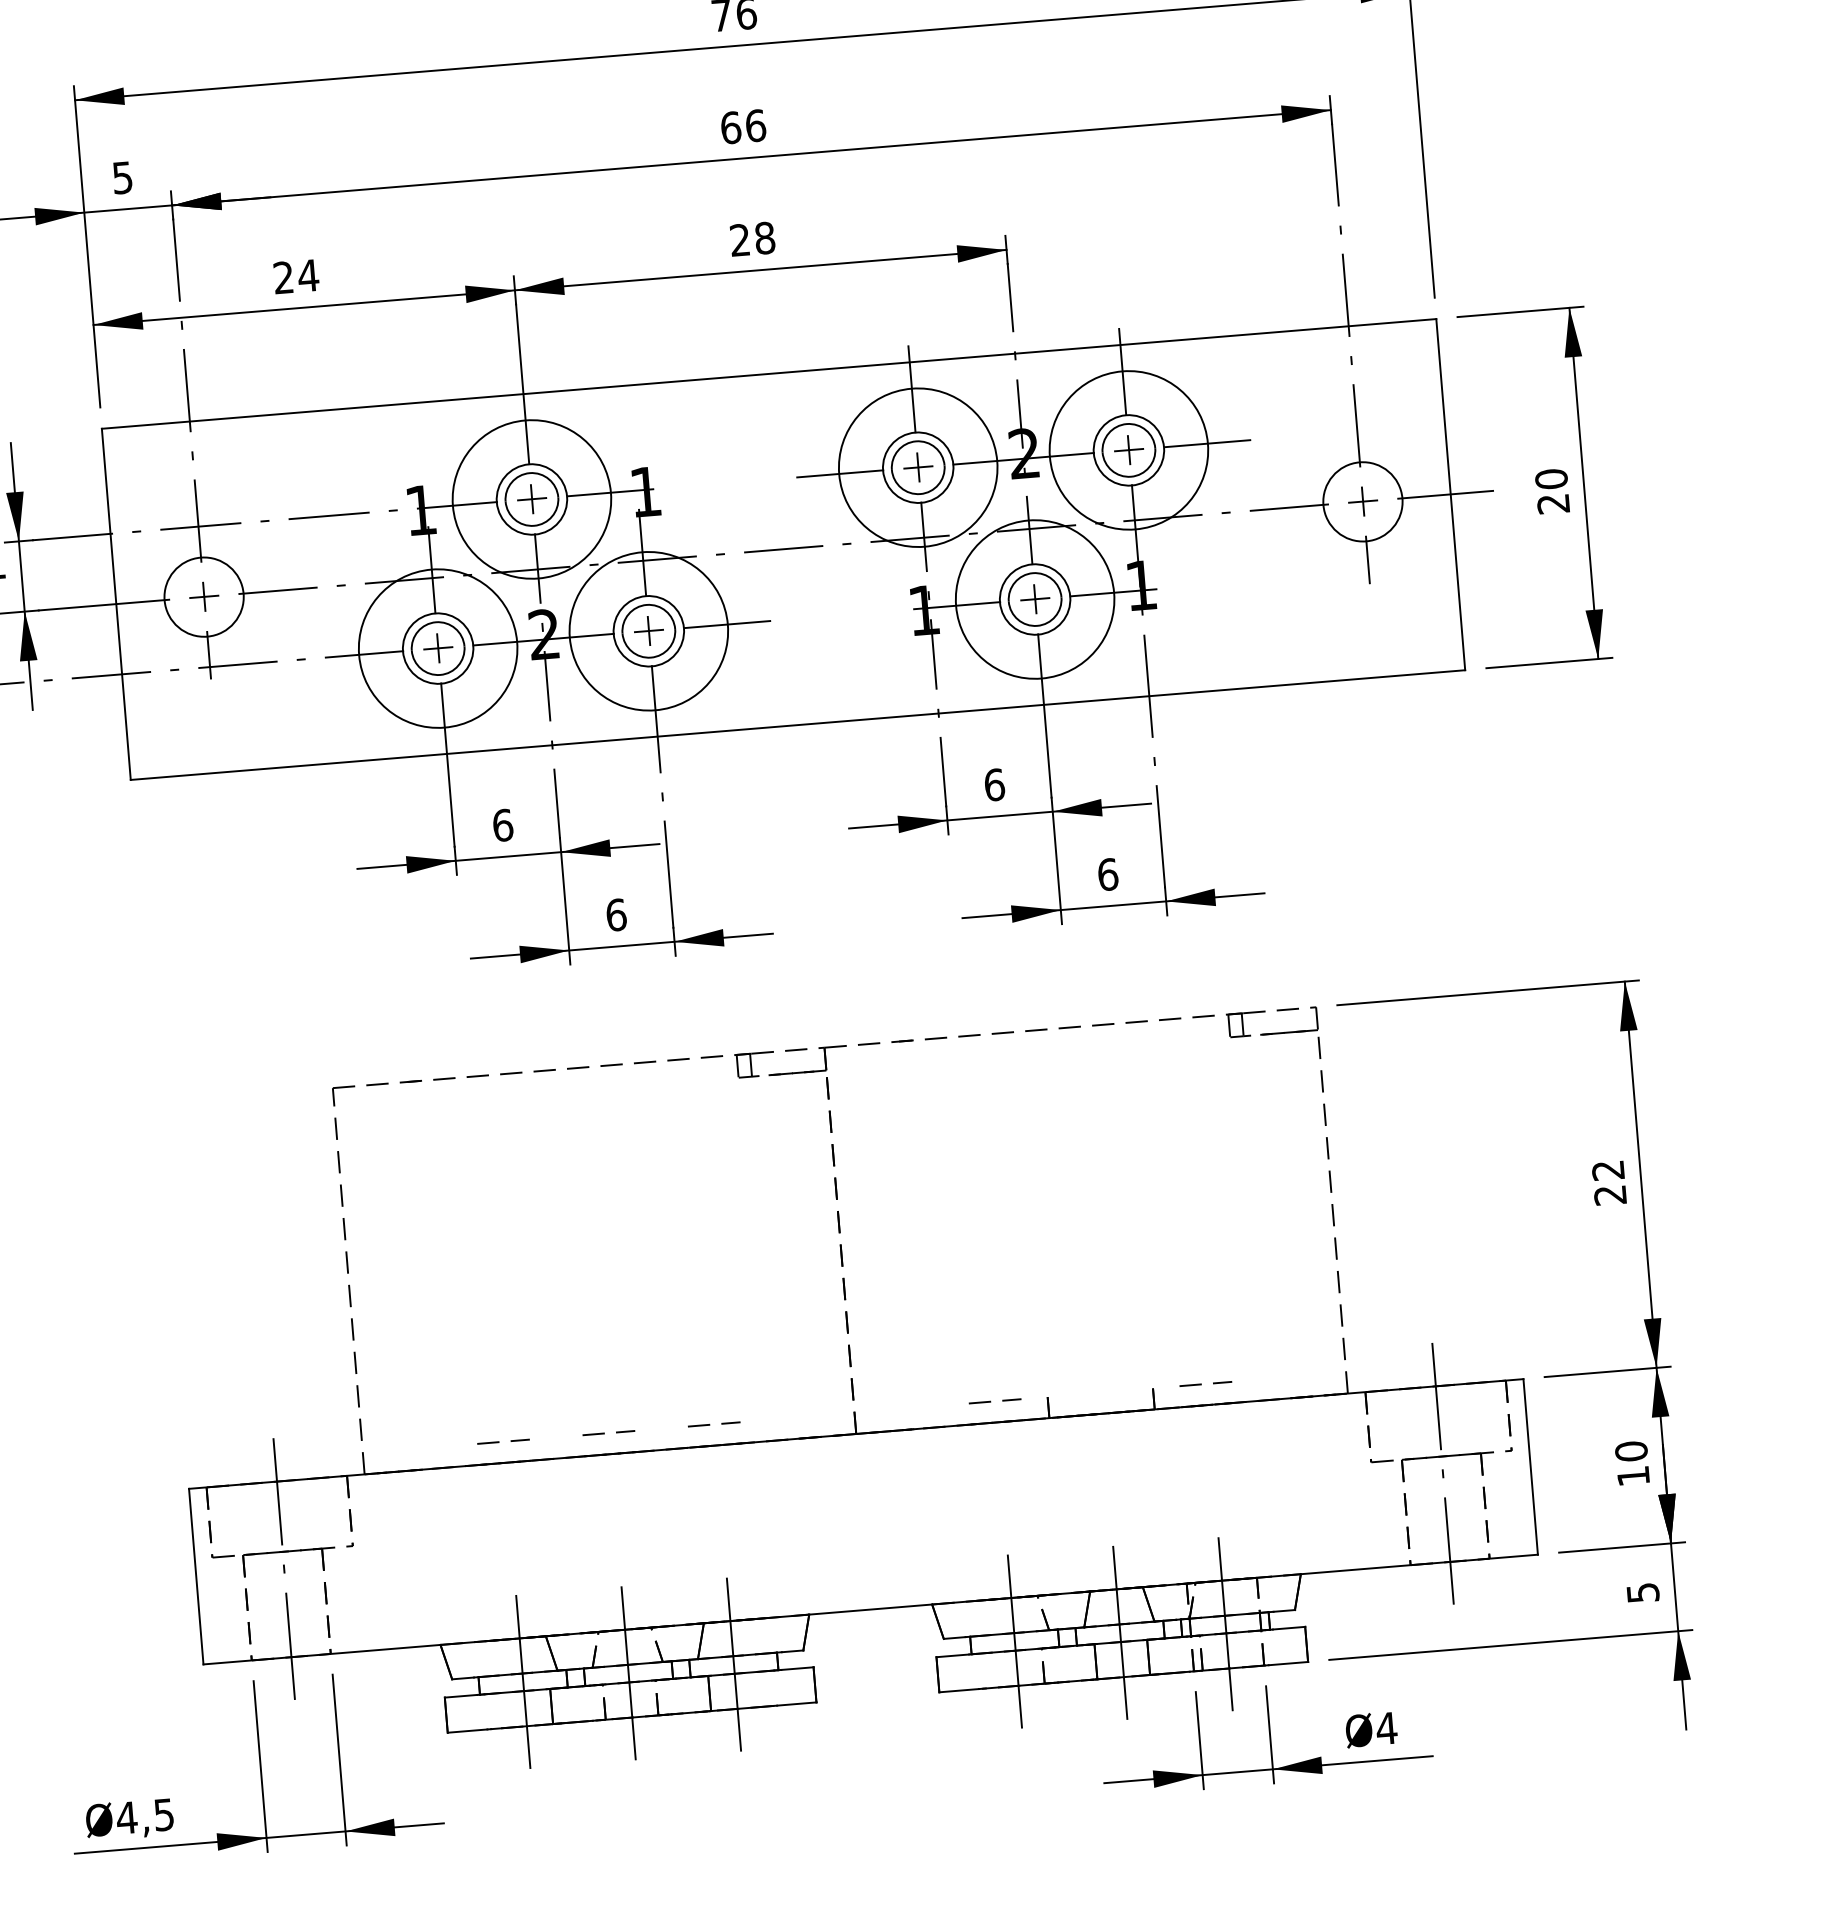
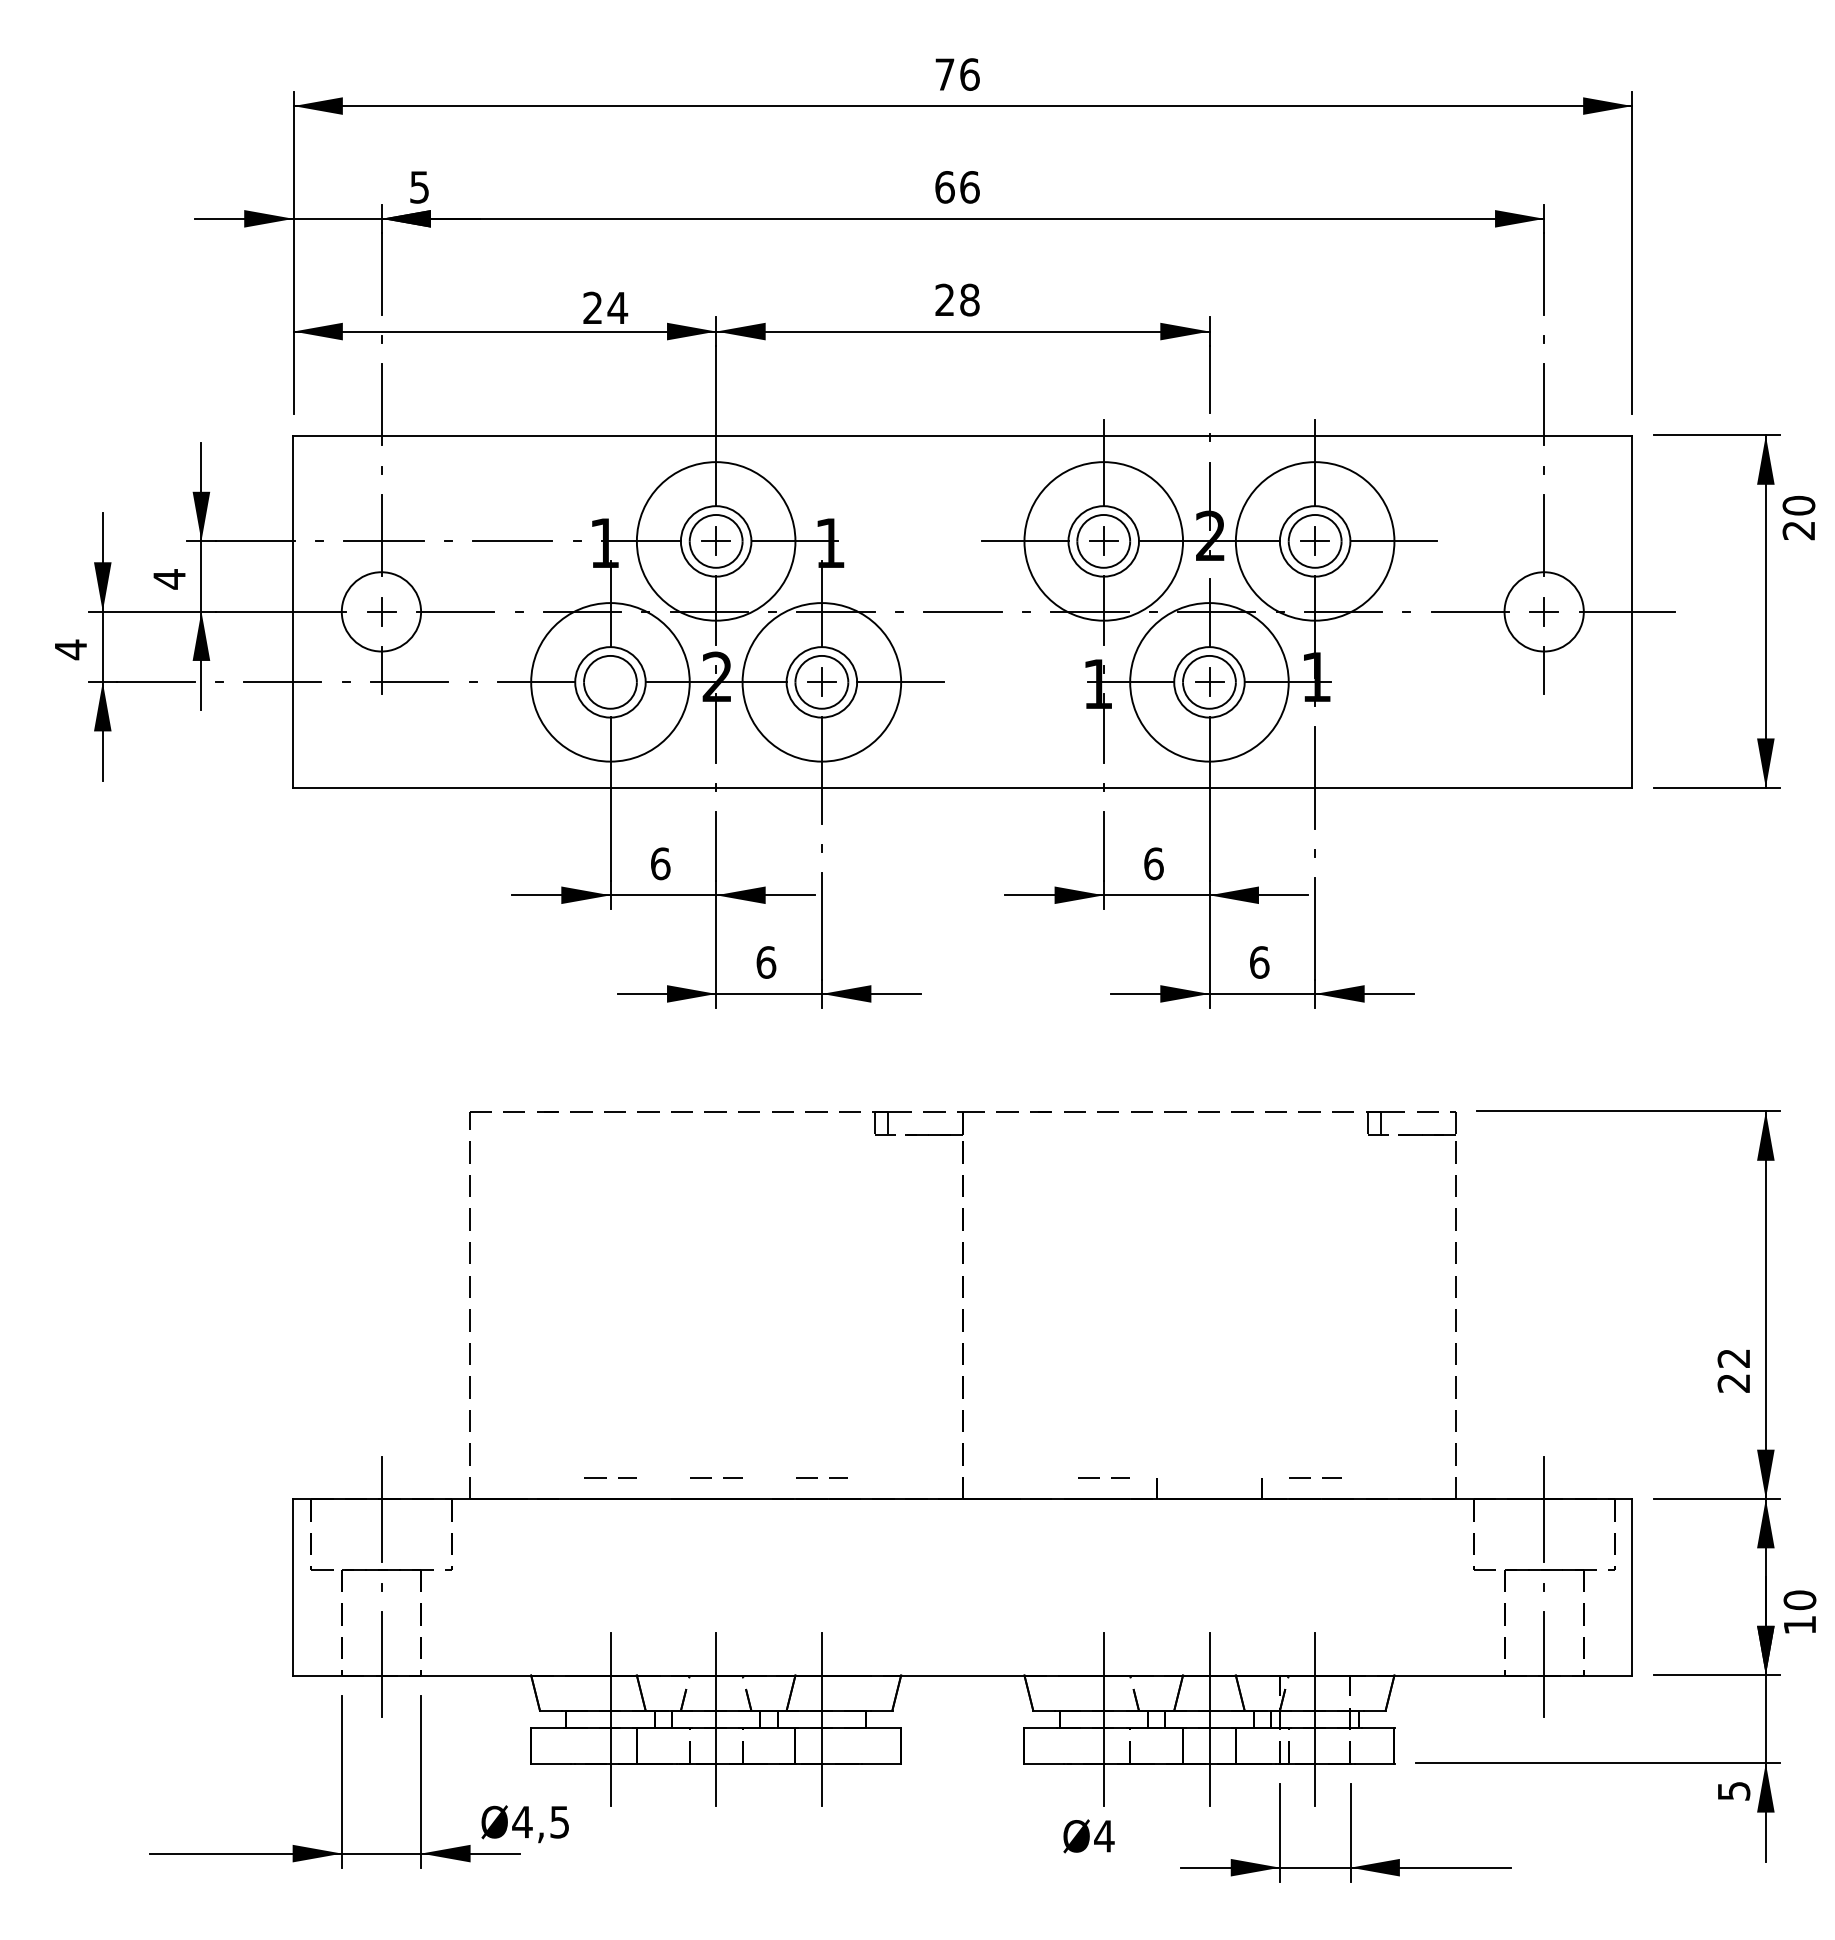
text: (122, 178) -> (419, 187), moved
text: (296, 276) -> (605, 307), moved
text: (1552, 491) -> (1798, 518), moved
part: (438, 647) -> (610, 681), removed
text: (1608, 1182) -> (1733, 1370), moved
text: (1631, 1462) -> (1799, 1611), moved
text: (1643, 1593) -> (1734, 1791), moved
text: (1370, 1729) -> (1088, 1836), moved
text: (129, 1820) -> (524, 1824), moved

